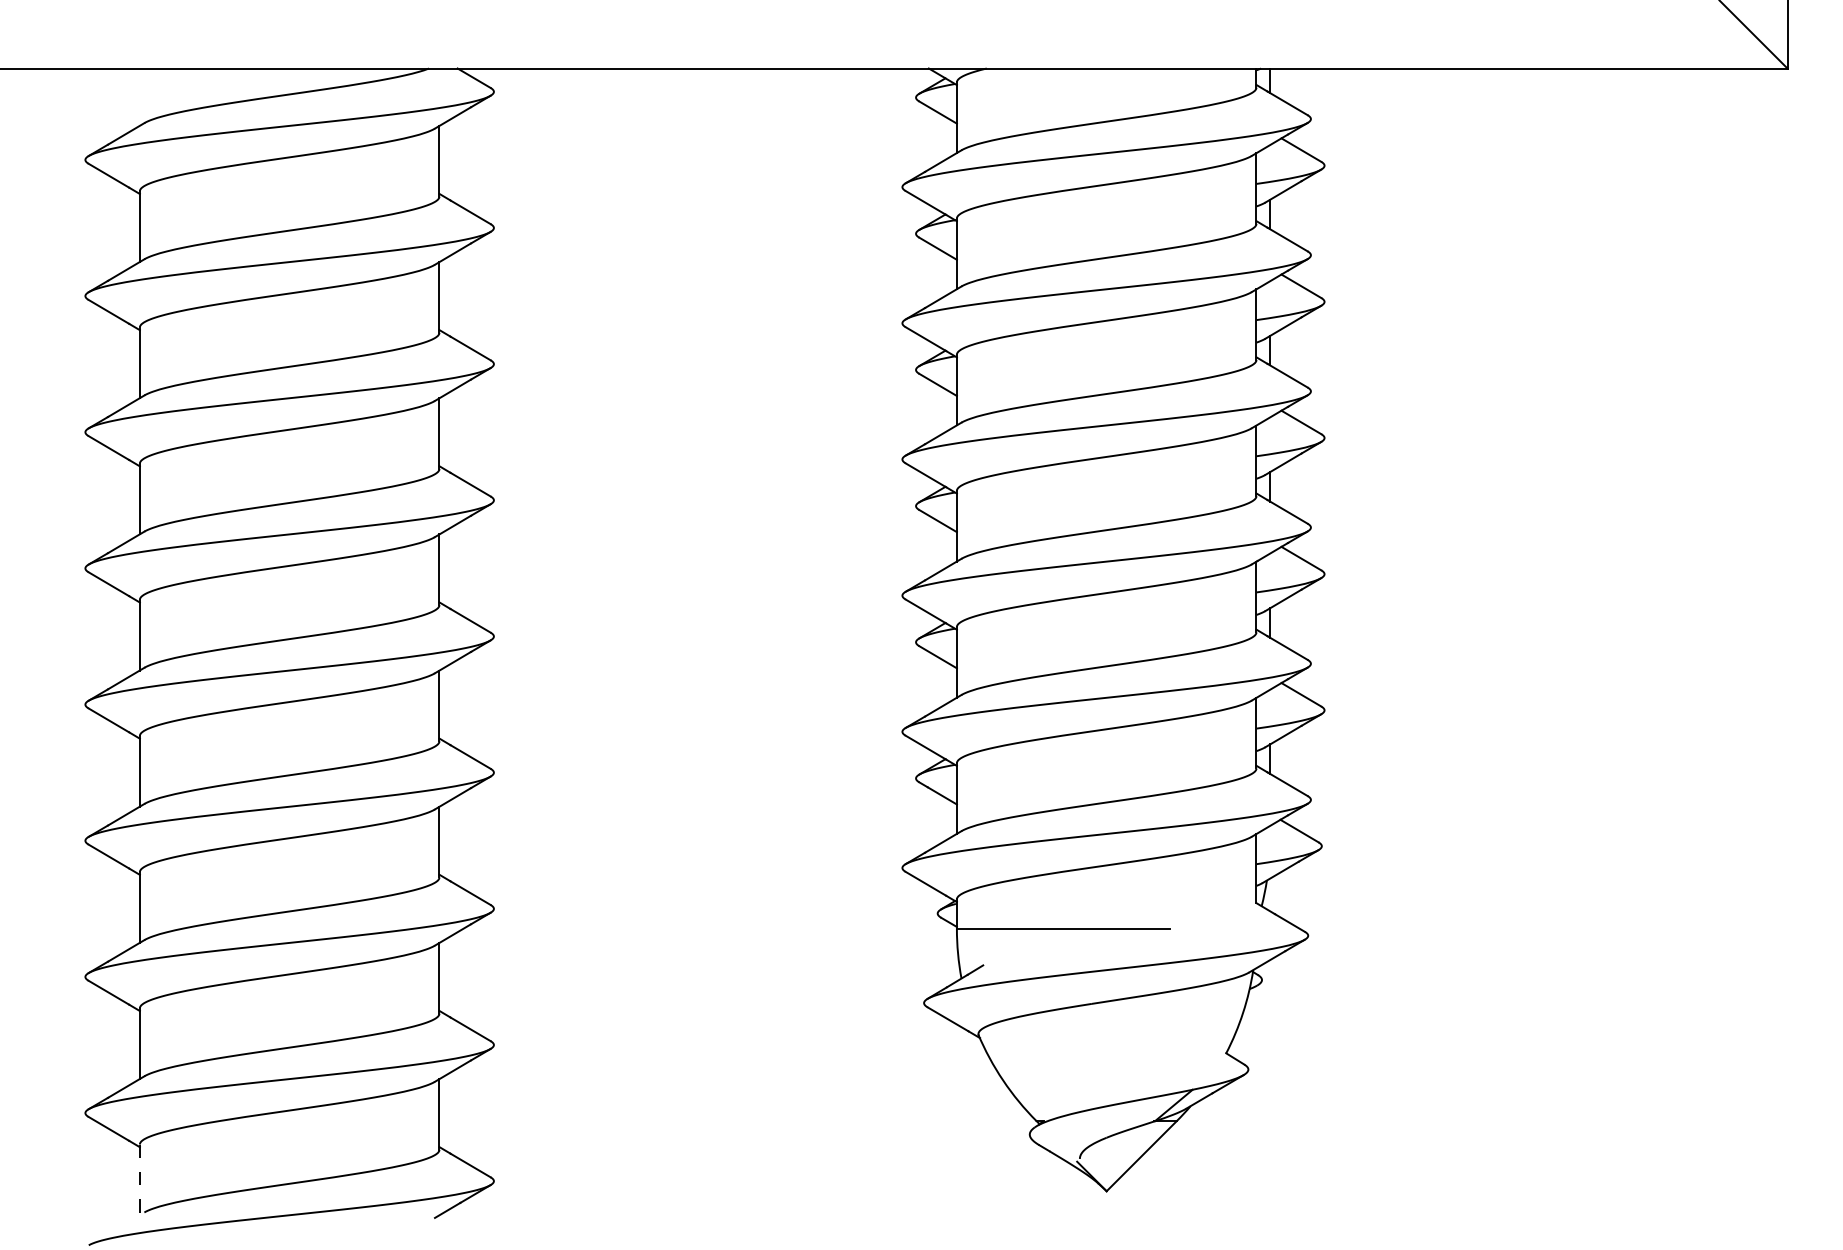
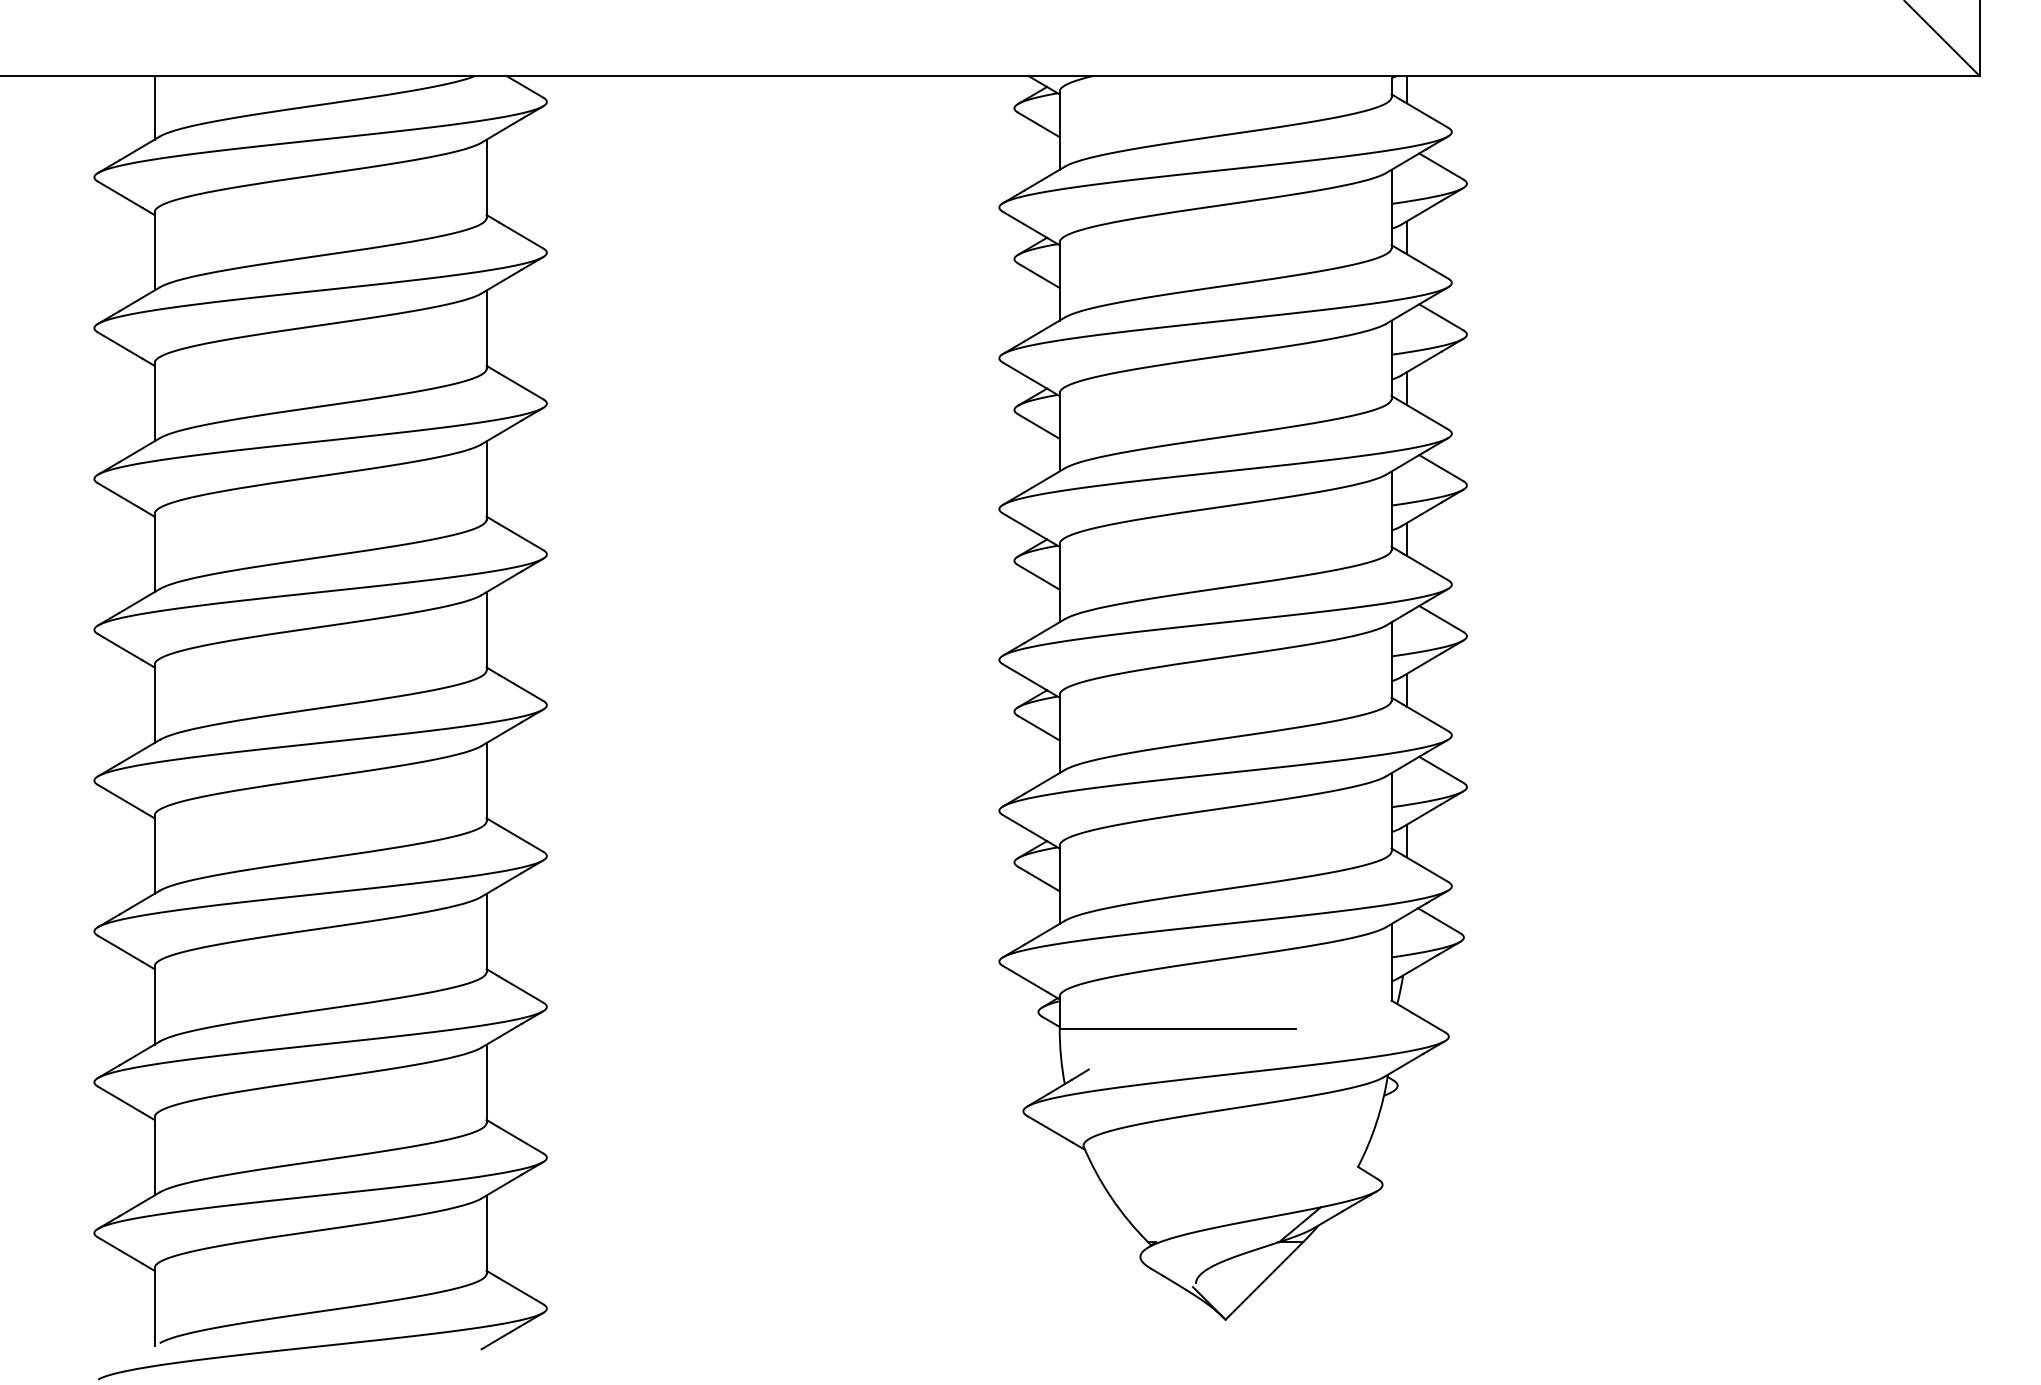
line: (139, 96) -> (154, 107), added
line: (139, 1180) -> (154, 1307), dashed -> solid

